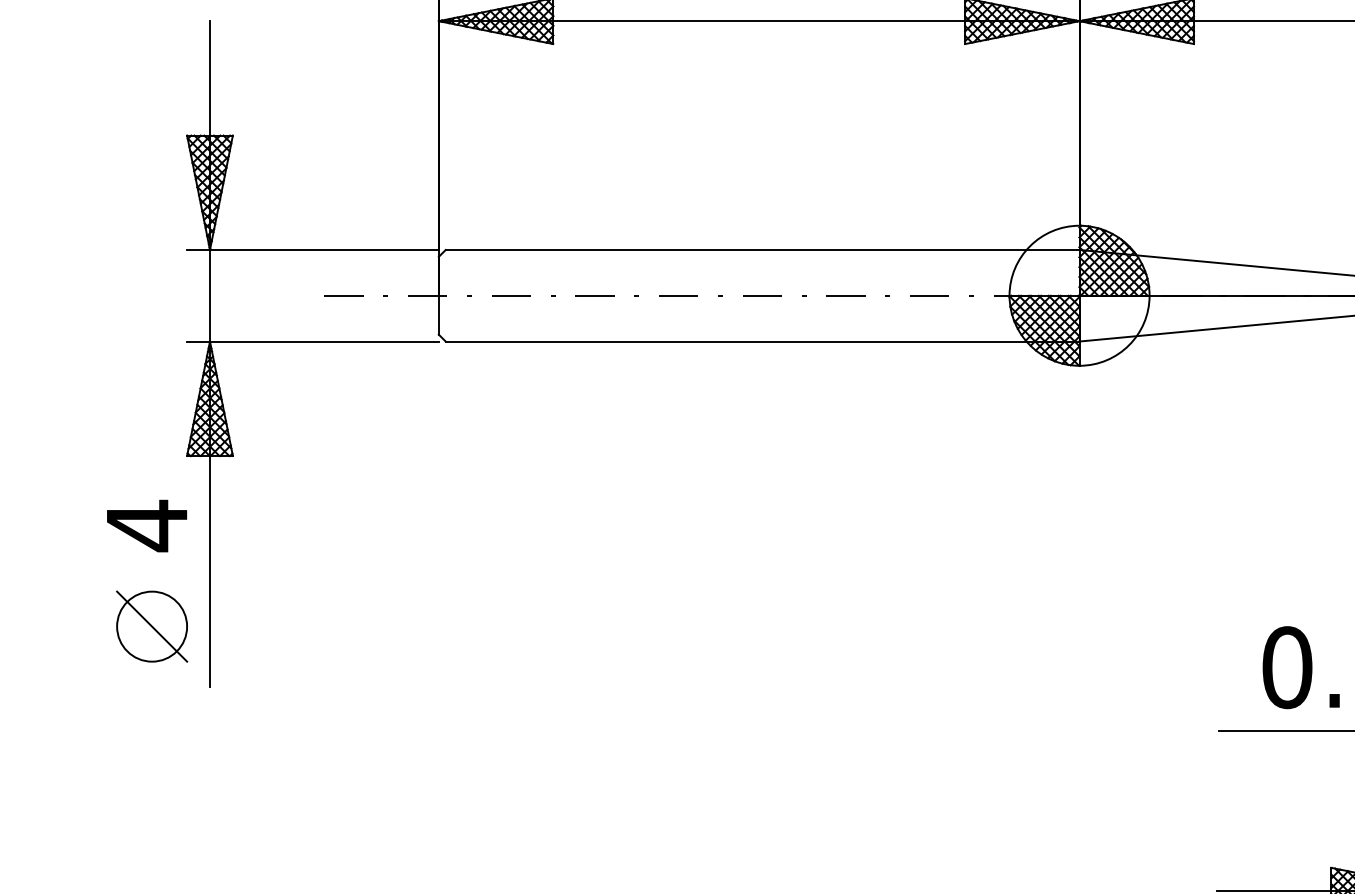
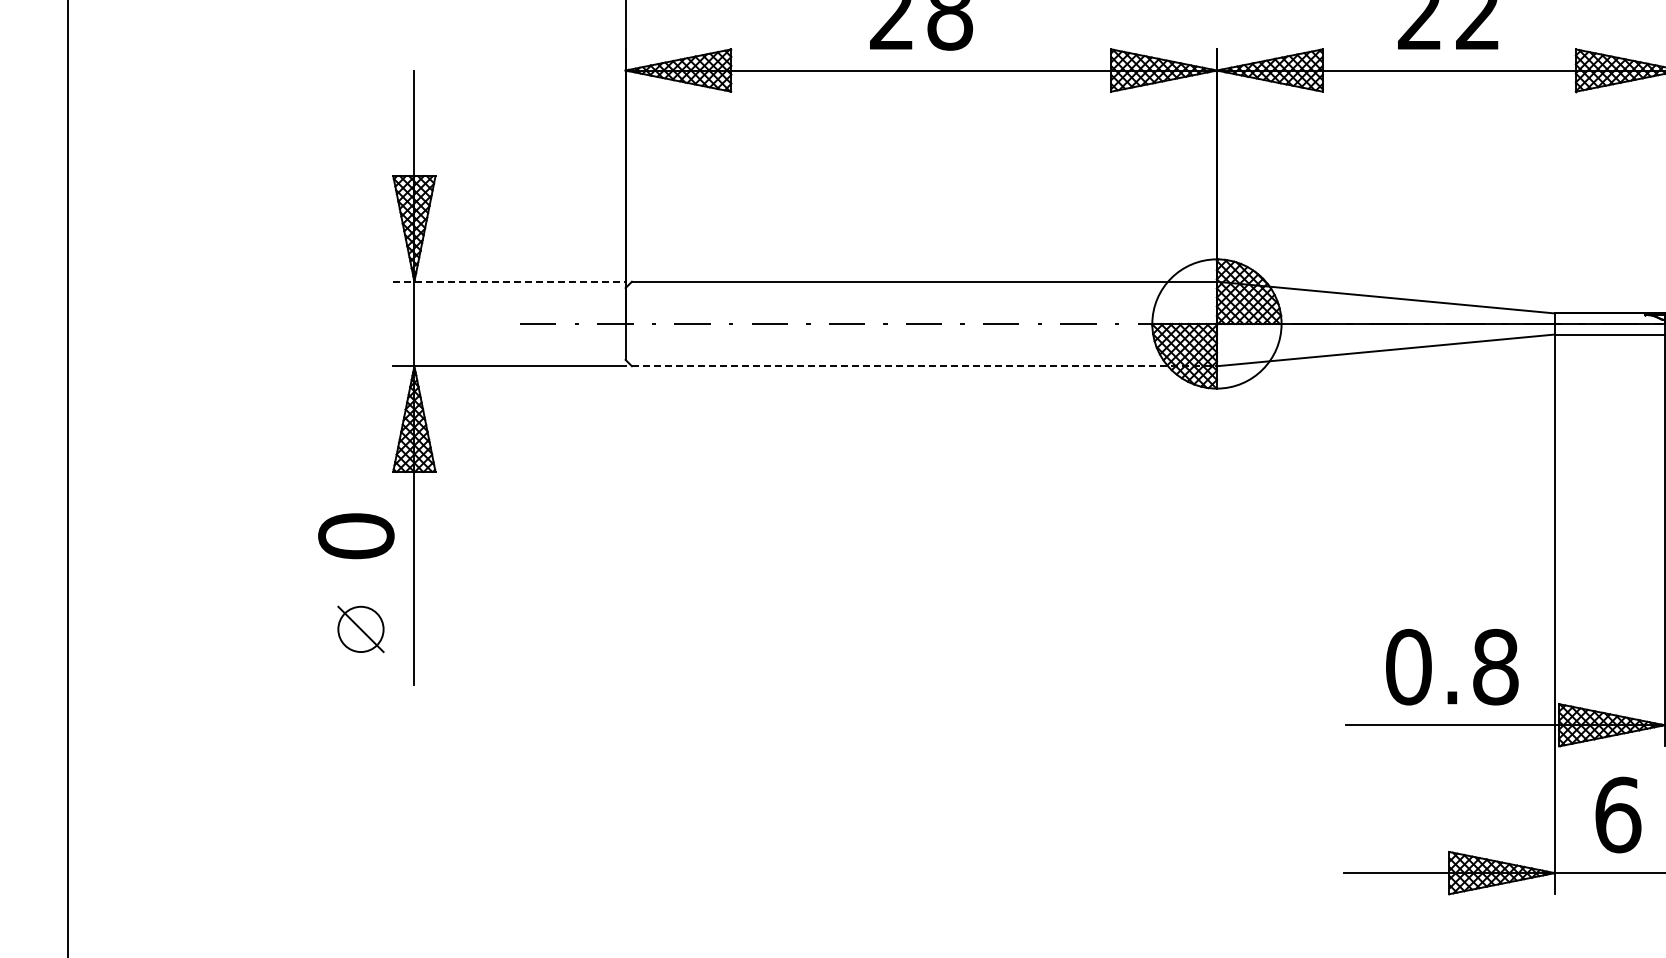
line: (313, 249) -> (509, 281), solid -> dashed
line: (762, 341) -> (924, 366), solid -> dashed
text: (147, 526) -> (356, 536), 4 -> 0
part: (151, 626) -> (360, 629), size x0.7

